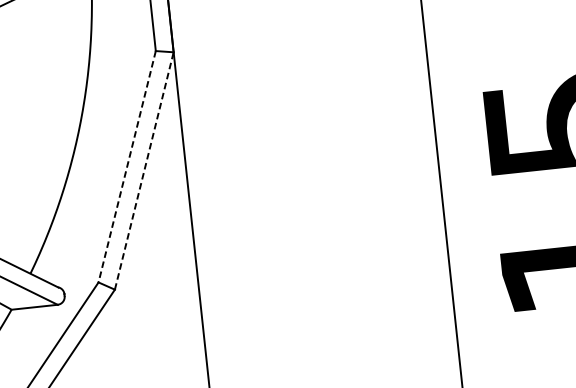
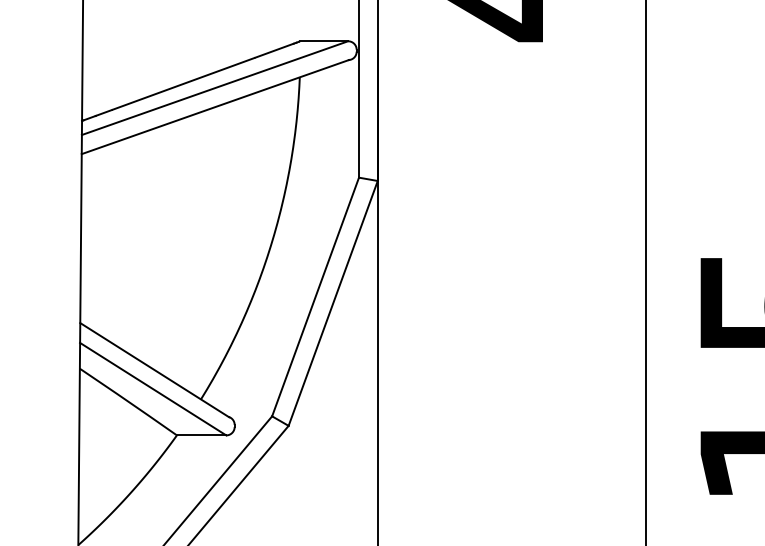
line: (127, 167) -> (315, 297), dashed -> solid
line: (144, 170) -> (333, 302), dashed -> solid

